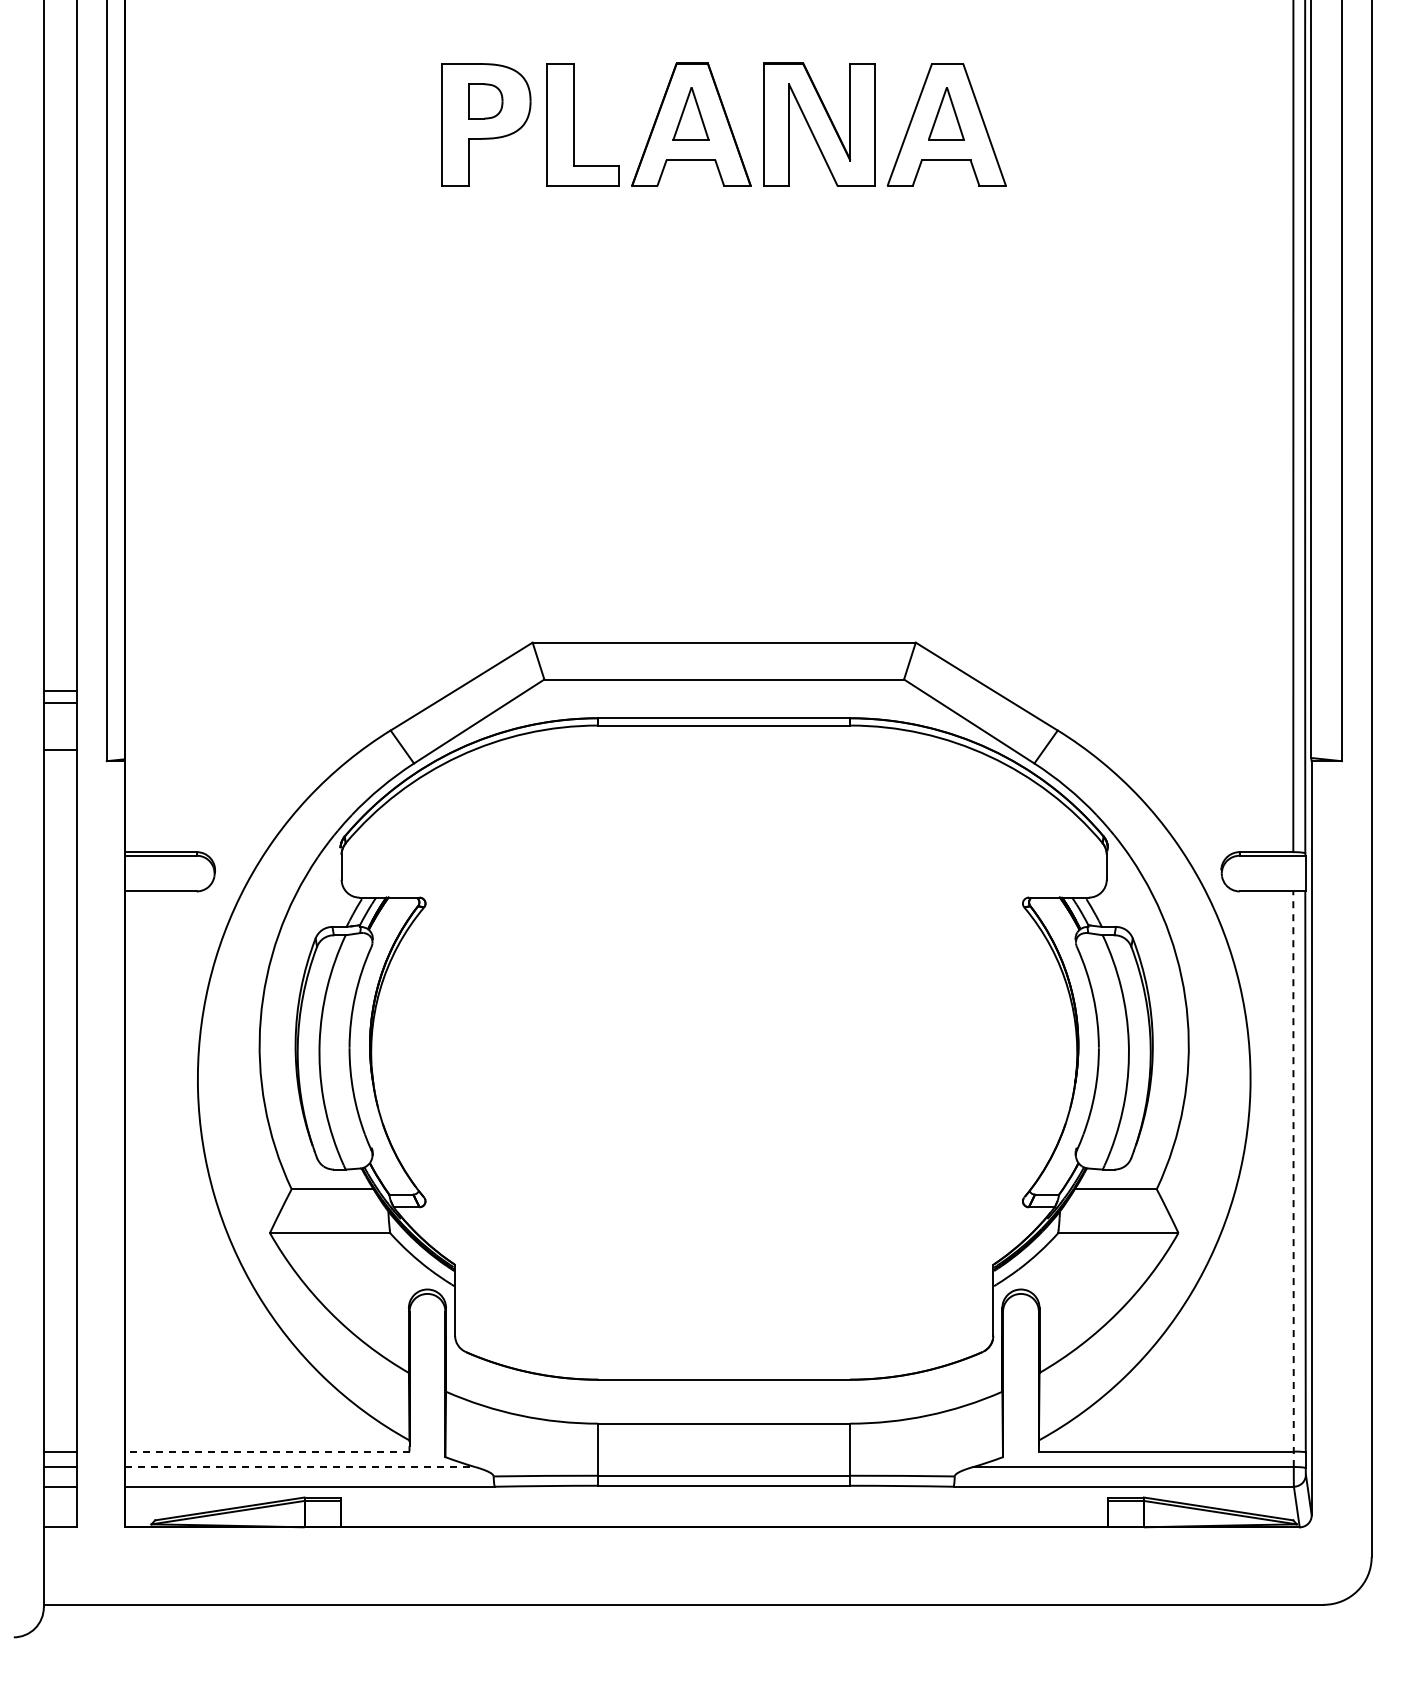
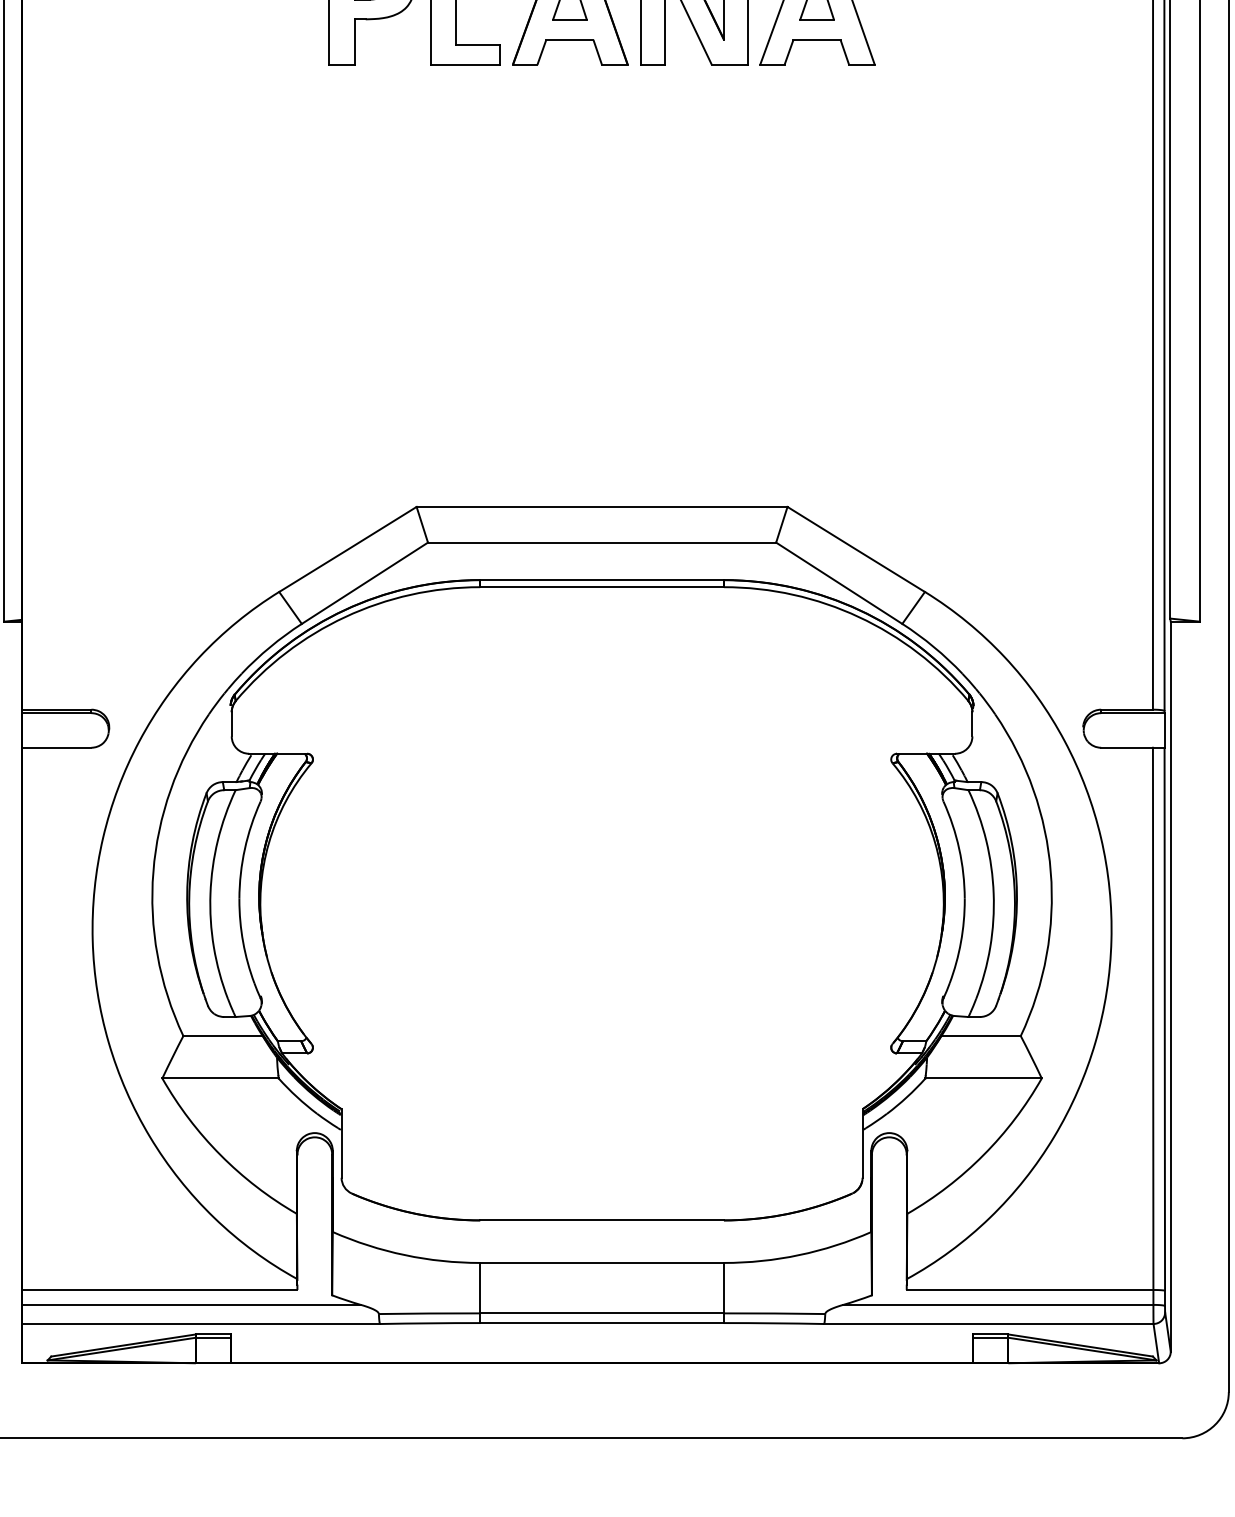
line: (1293, 1179) -> (1153, 1026), dashed -> solid
line: (266, 1451) -> (159, 1289), dashed -> solid
line: (300, 1467) -> (191, 1305), dashed -> solid

